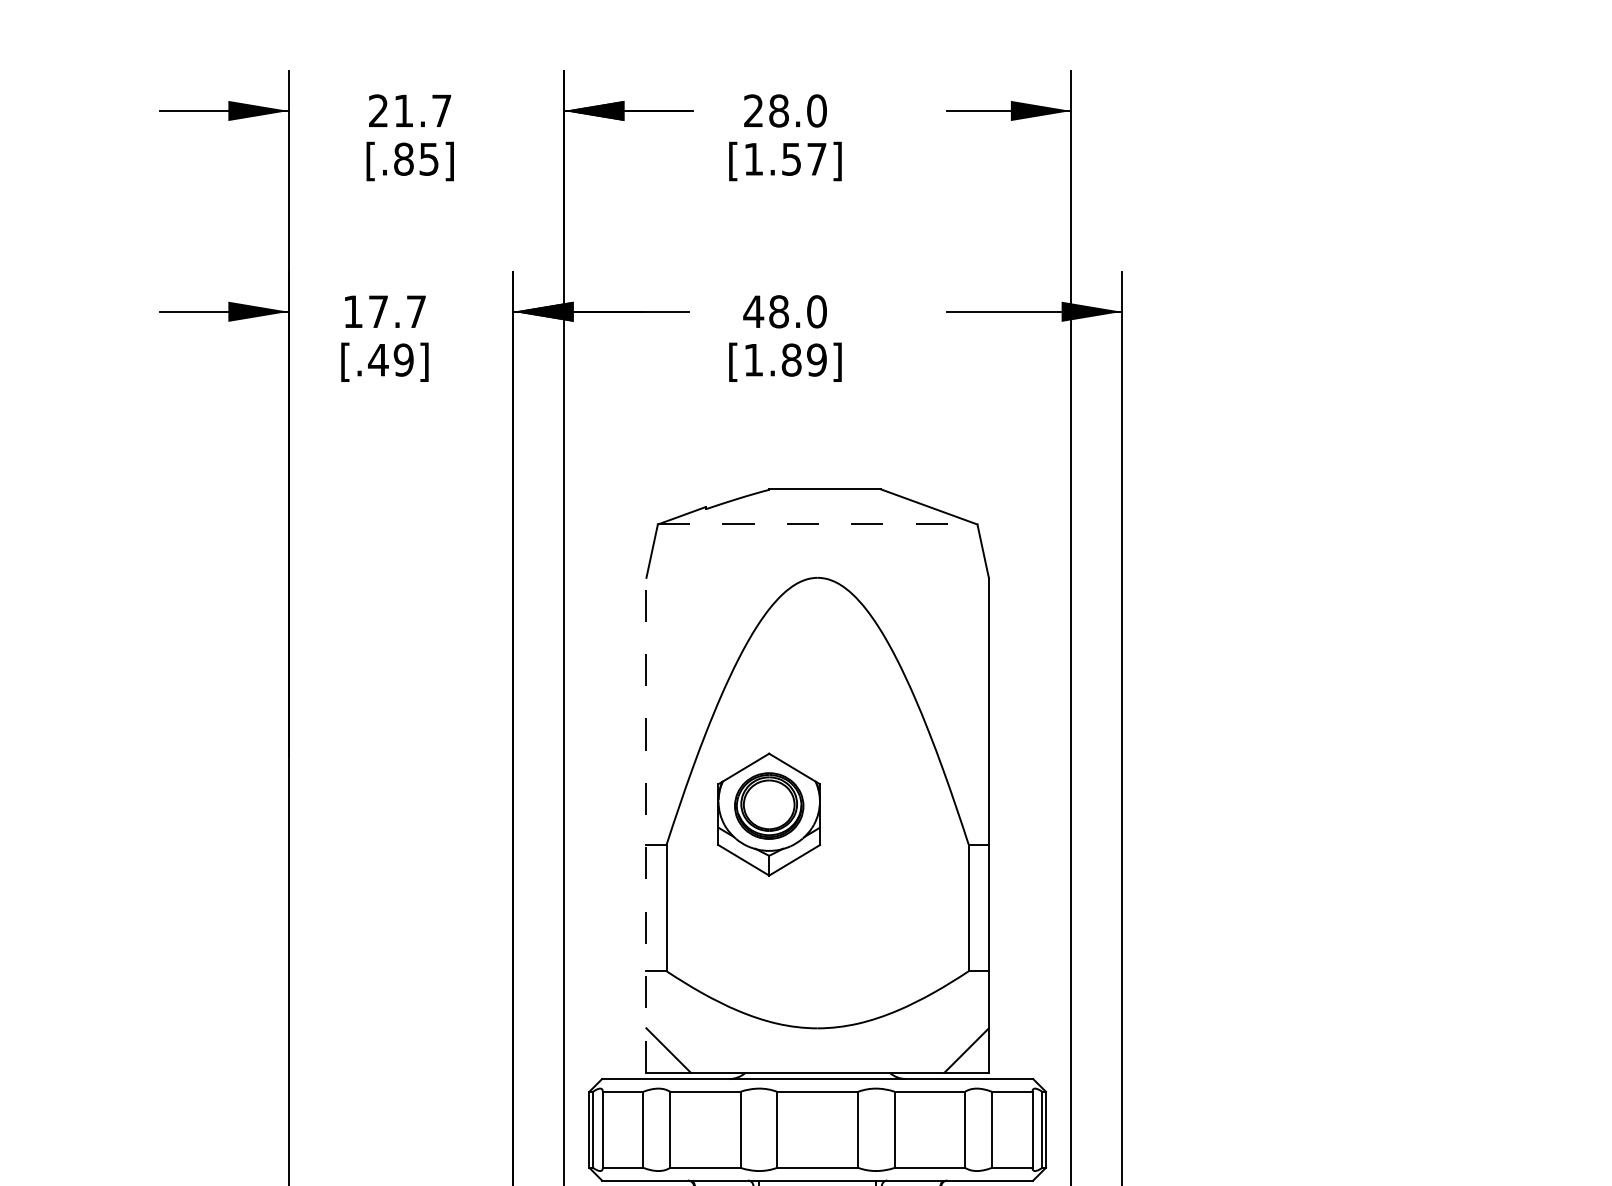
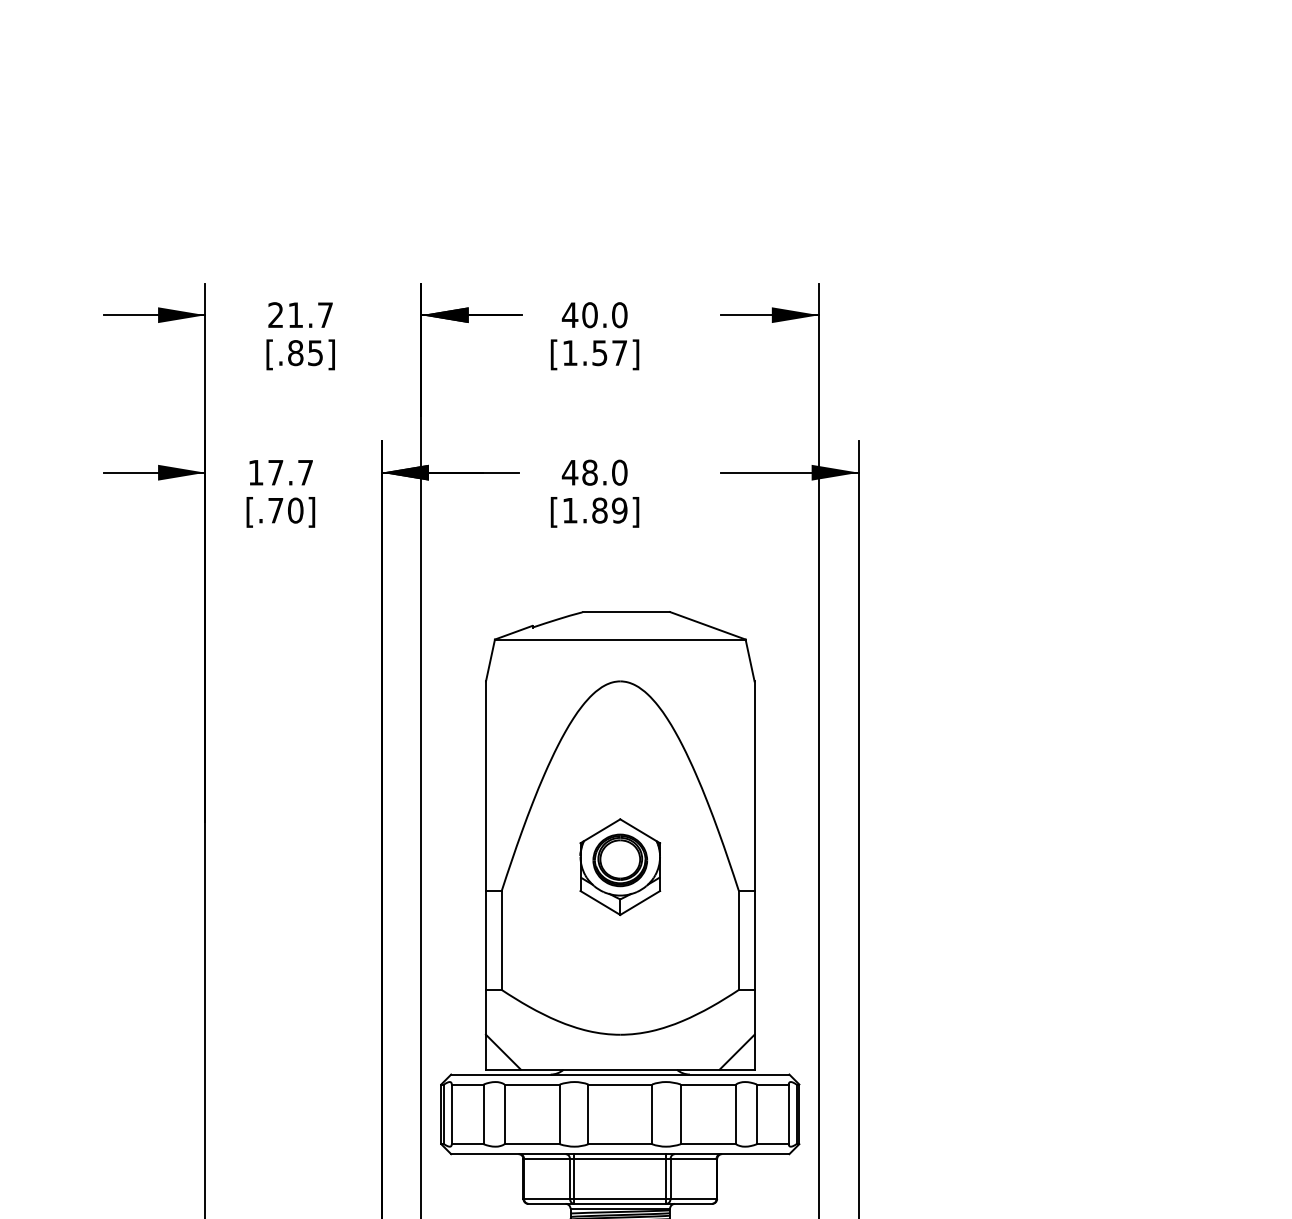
text: (765, 110) -> (579, 314), 28.0 -> 40.0
text: (390, 359) -> (285, 510), [.49] -> [.70]
line: (817, 524) -> (620, 639), dashed -> solid
part: (769, 815) -> (620, 867), moved
line: (647, 825) -> (486, 875), dashed -> solid

